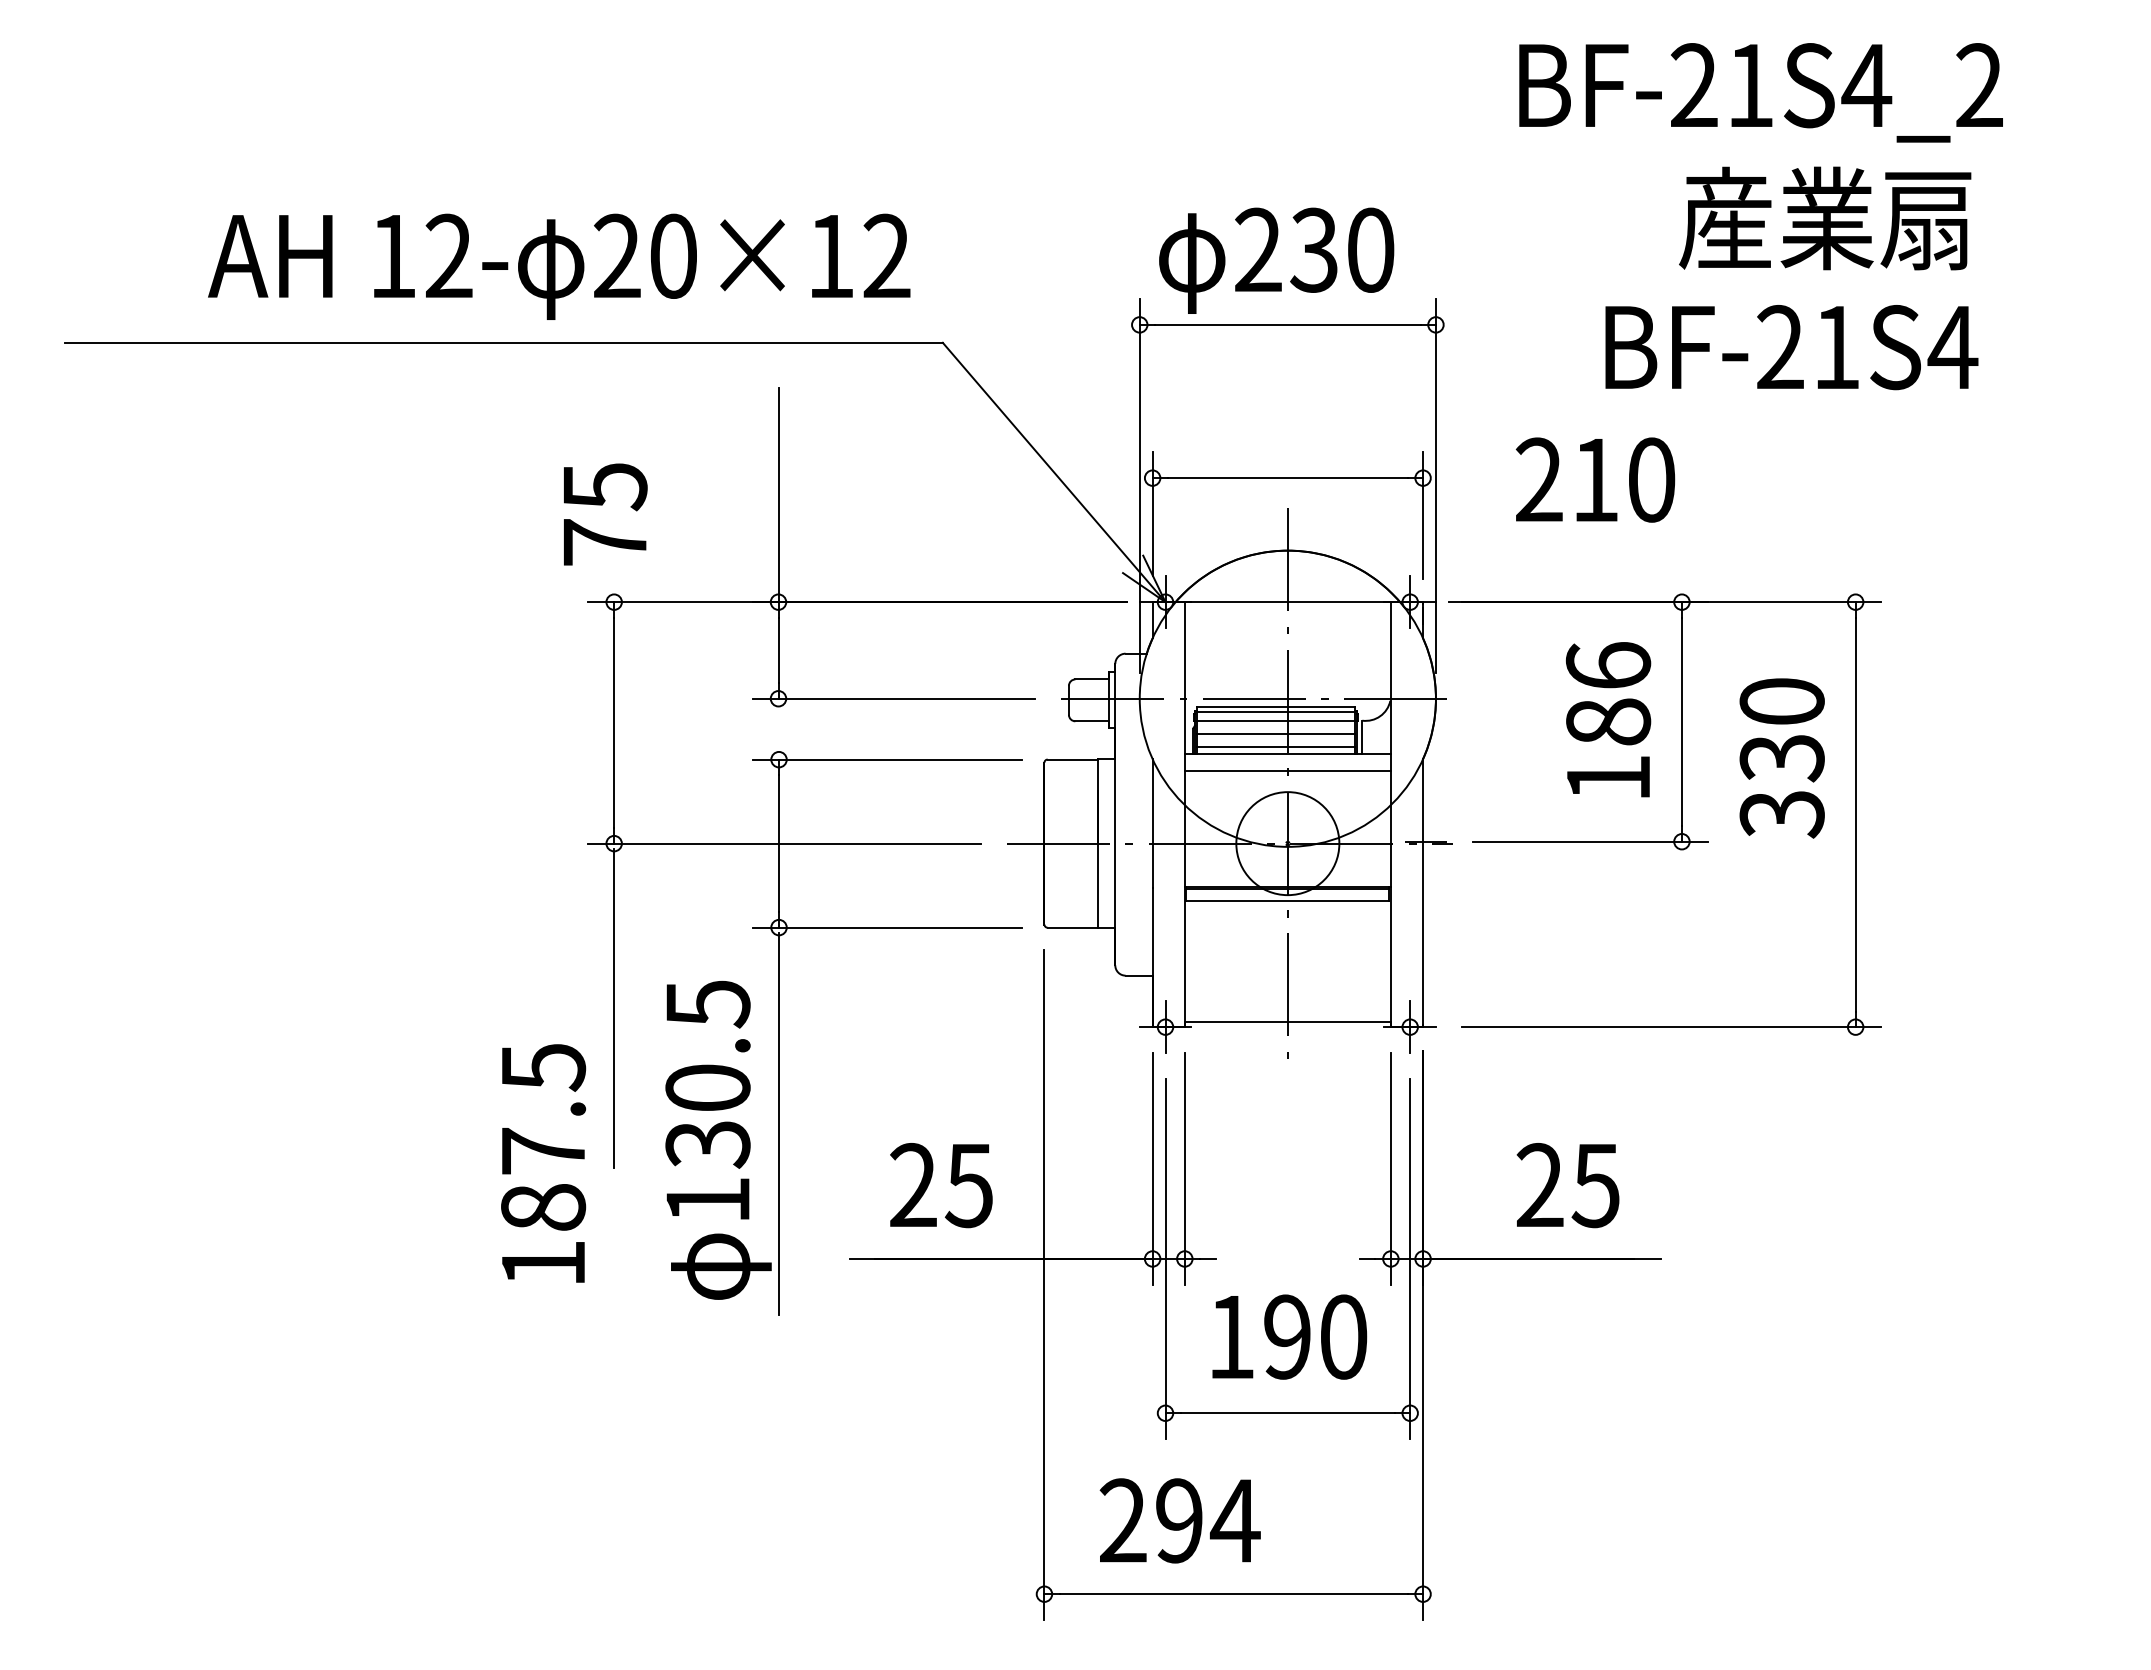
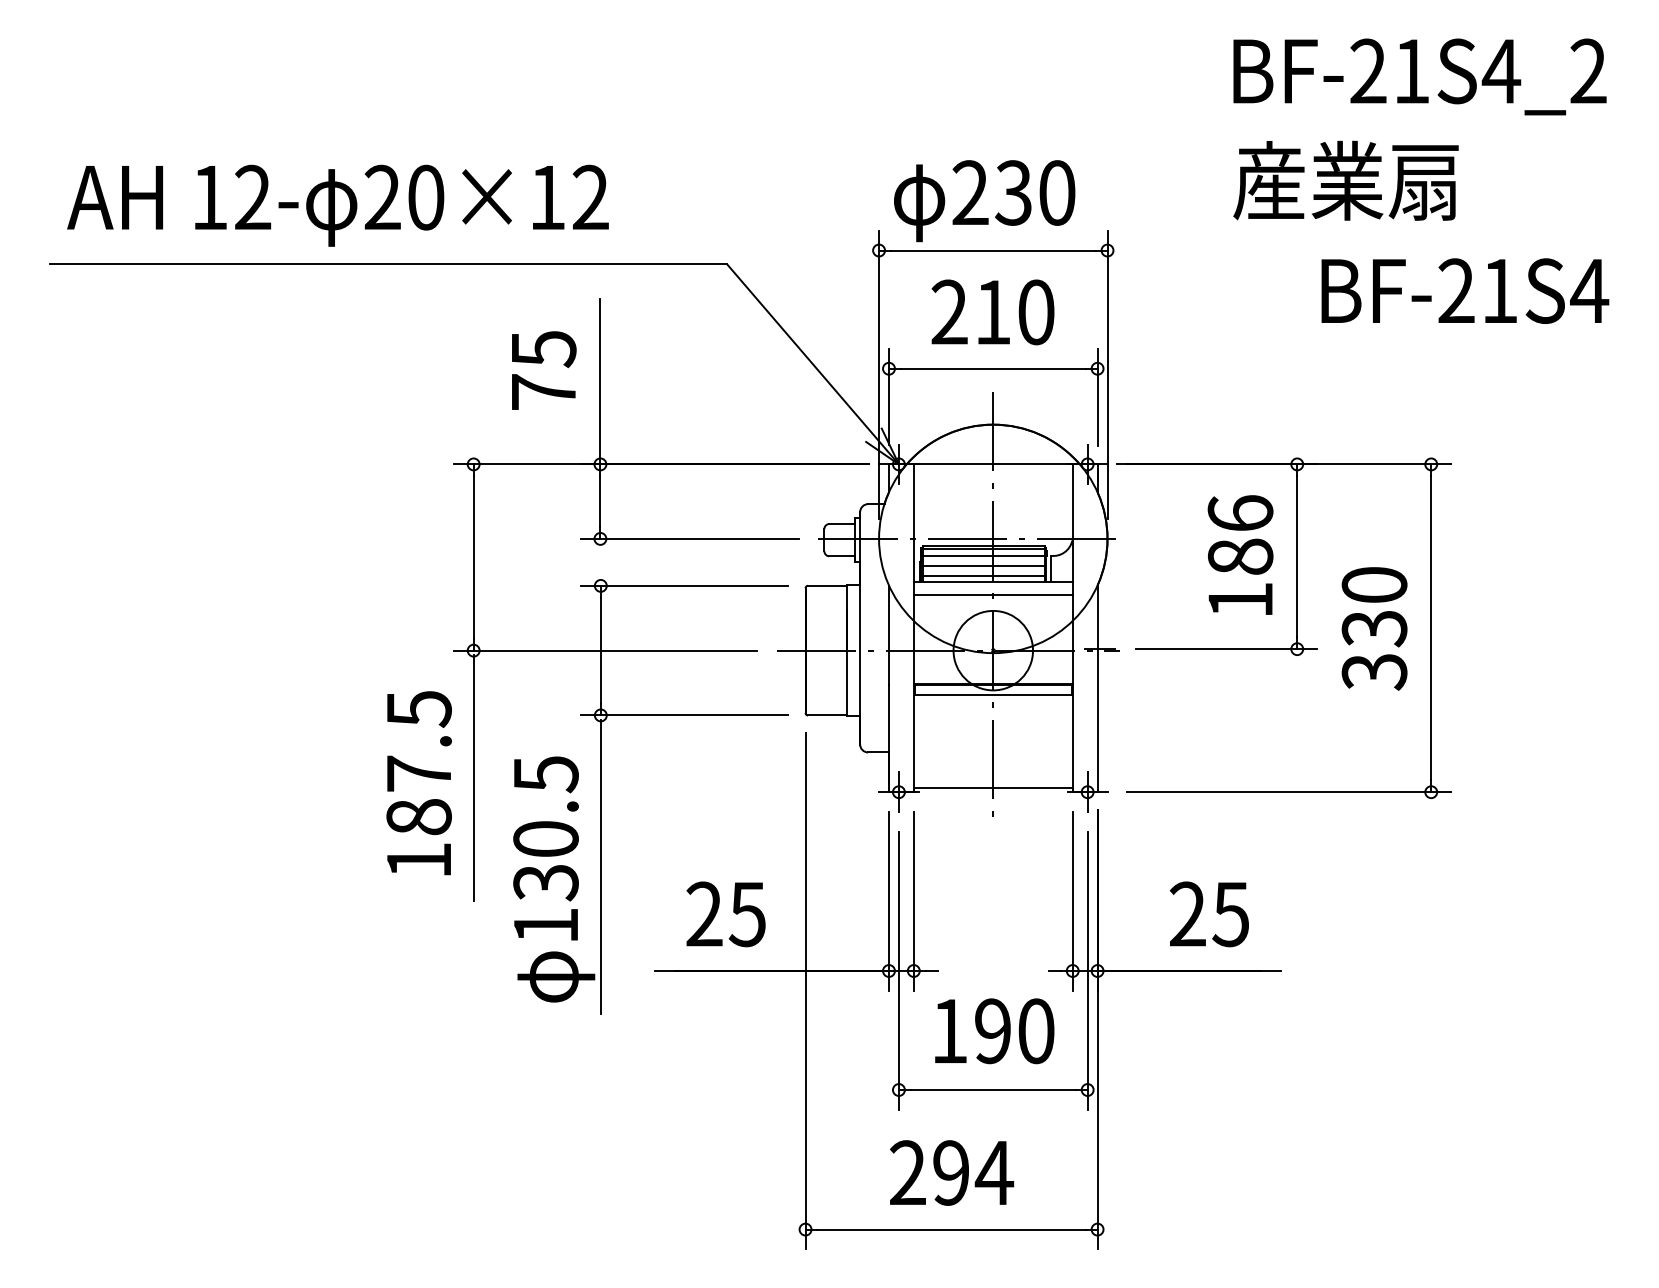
text: (1760, 92) -> (1419, 76), moved
text: (1825, 218) -> (1346, 180), moved
text: (559, 266) -> (338, 205), moved
text: (1791, 347) -> (1465, 291), moved
text: (1595, 479) -> (993, 311), moved
text: (605, 514) -> (544, 370), moved
text: (1781, 758) -> (1374, 628), moved
text: (543, 1163) -> (419, 783), moved
text: (1179, 1520) -> (951, 1172), moved

